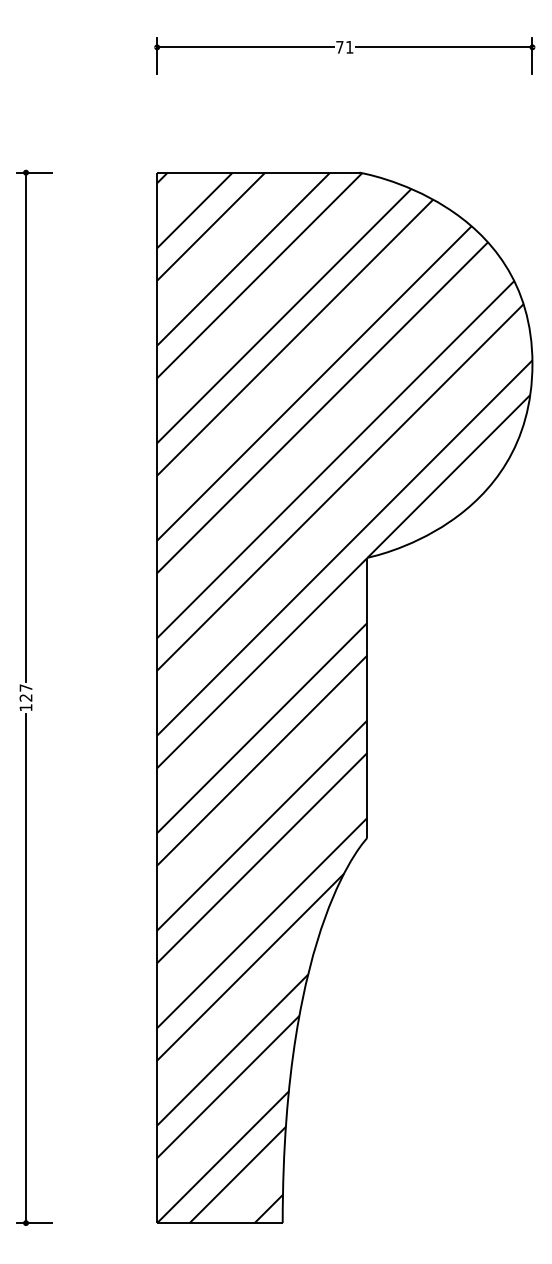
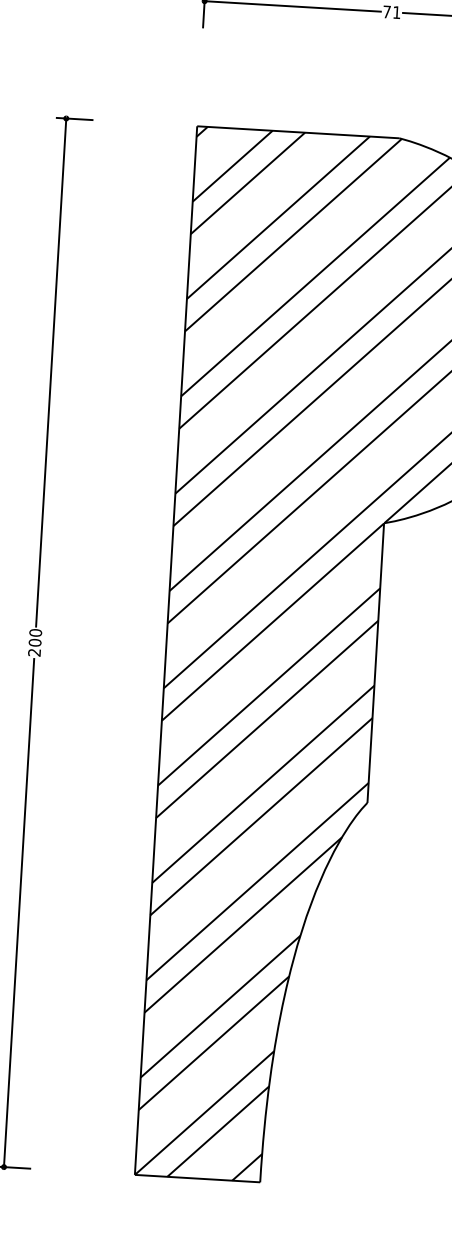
text: (25, 697) -> (34, 642), 127 -> 200

